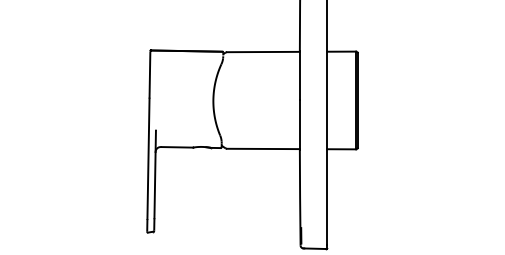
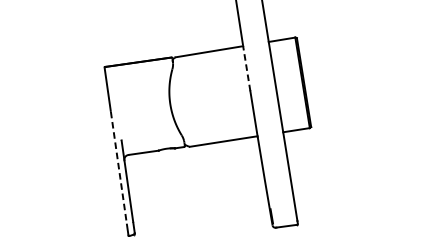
line: (299, 75) -> (246, 68), solid -> dashed
line: (148, 159) -> (118, 168), solid -> dashed

